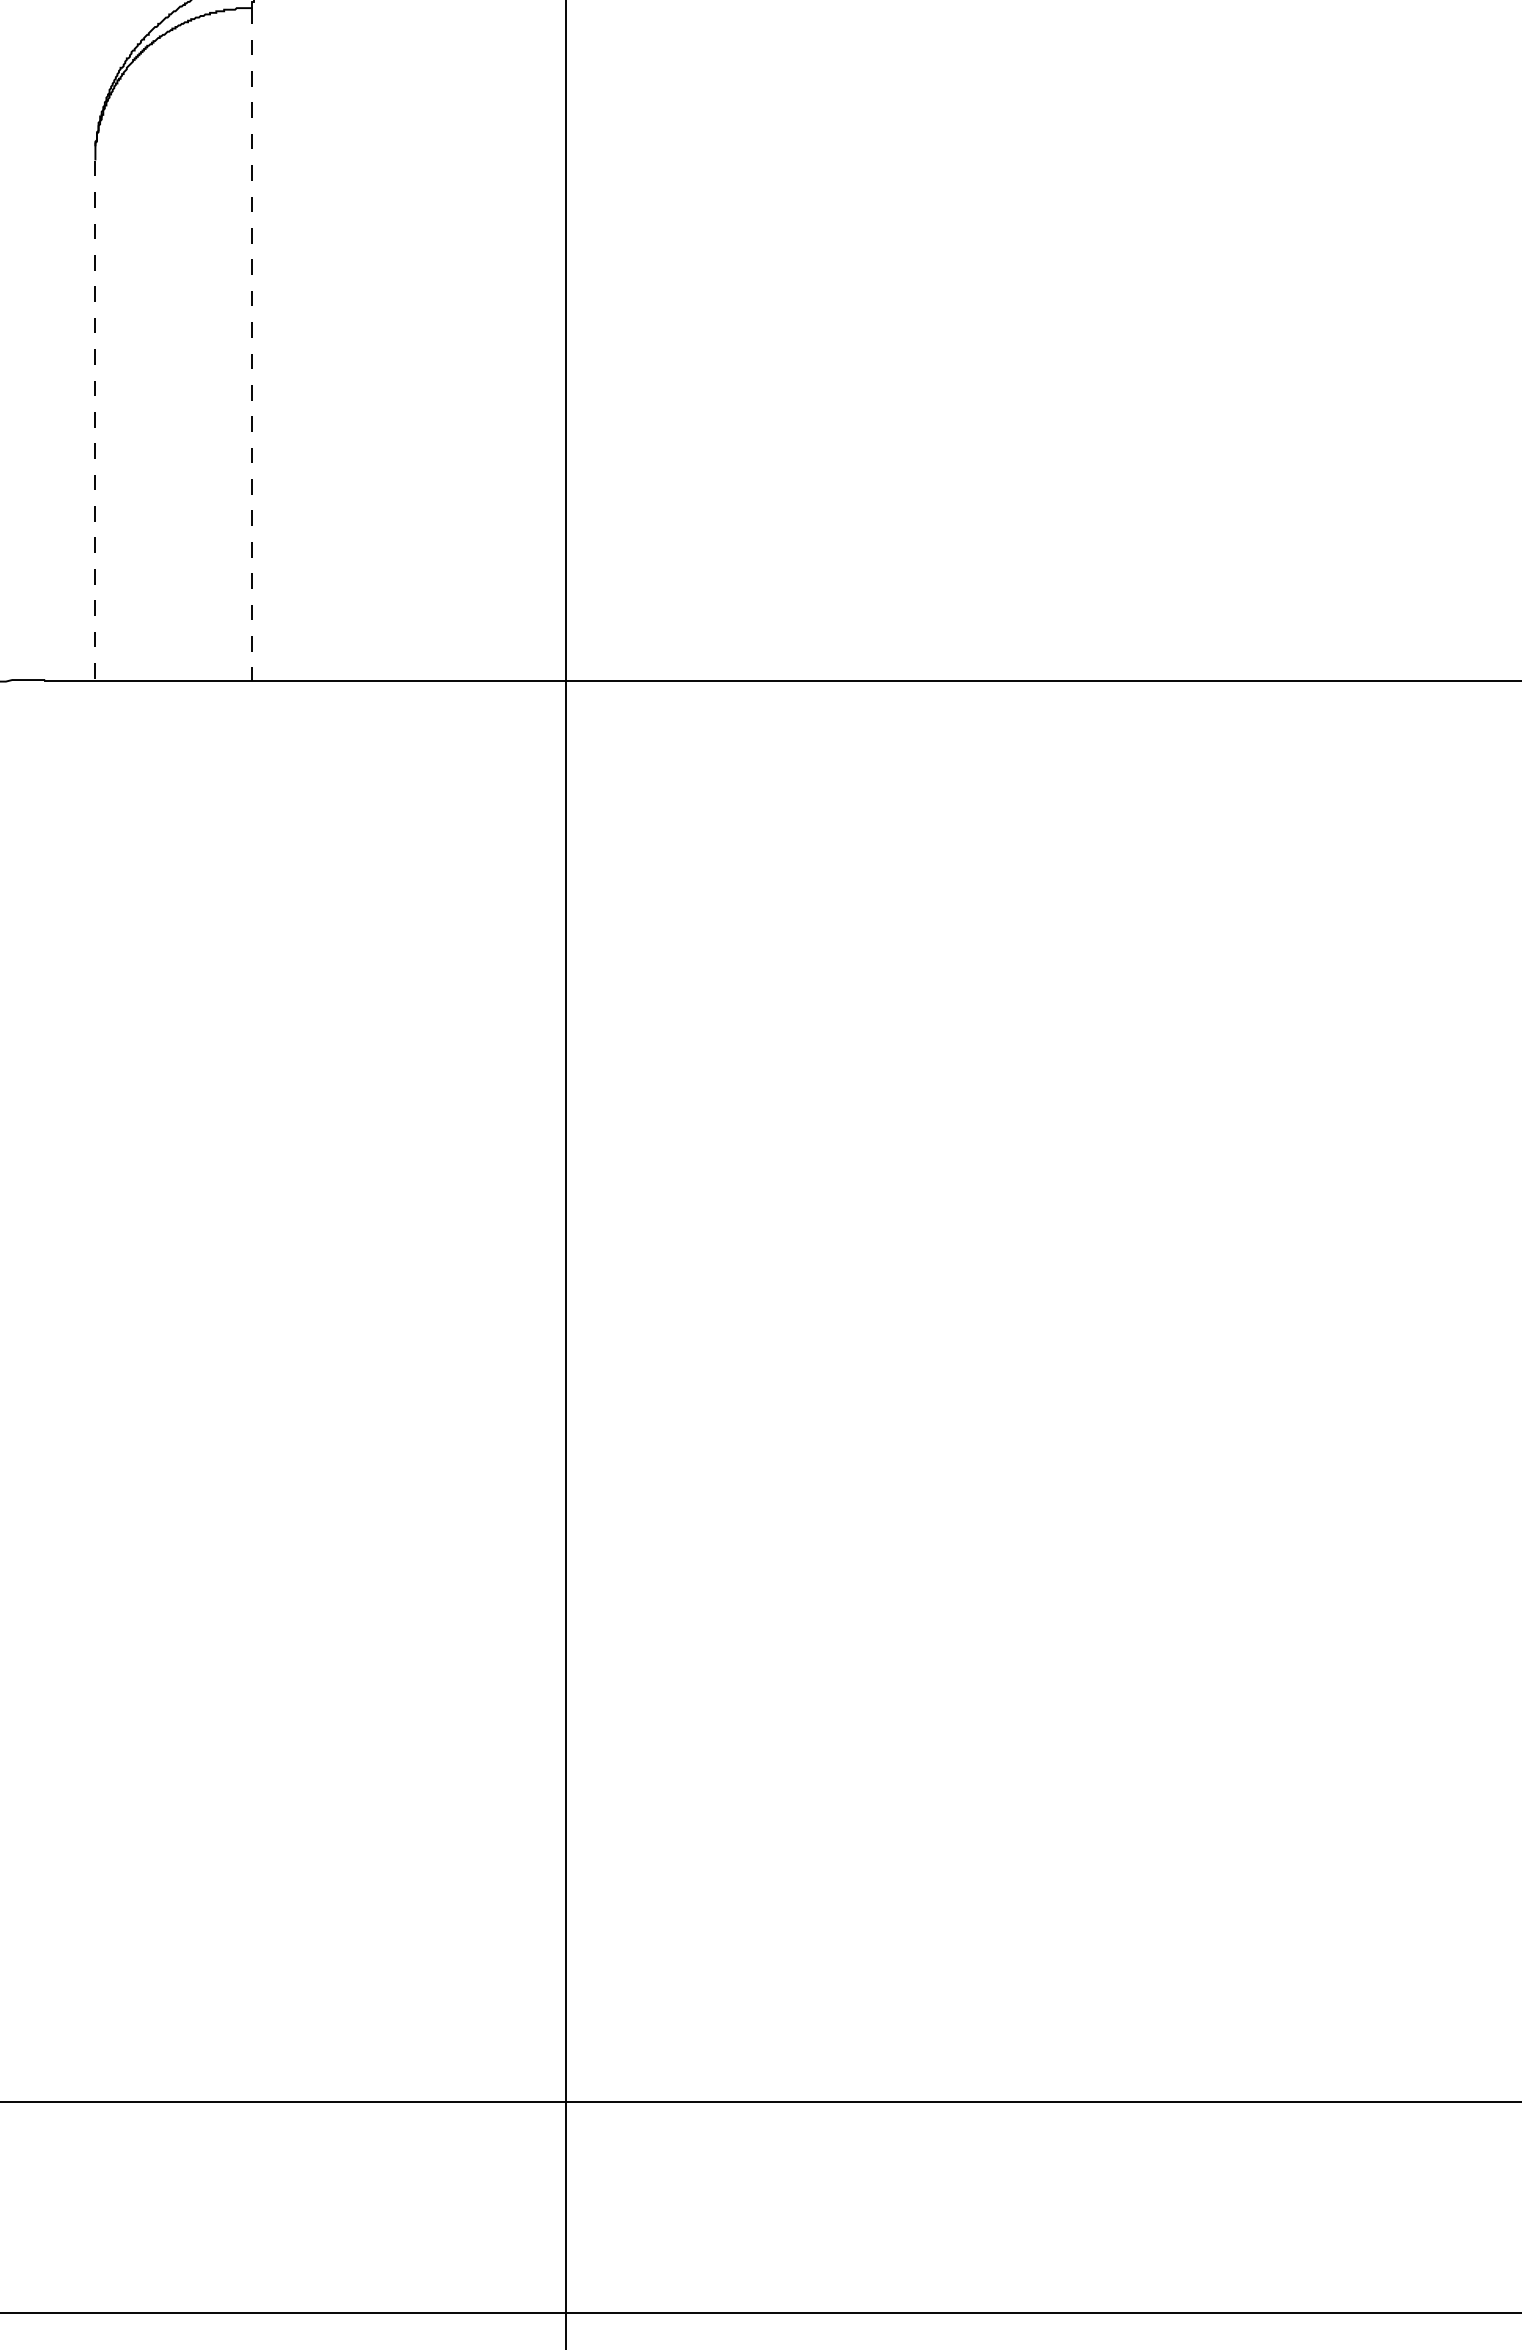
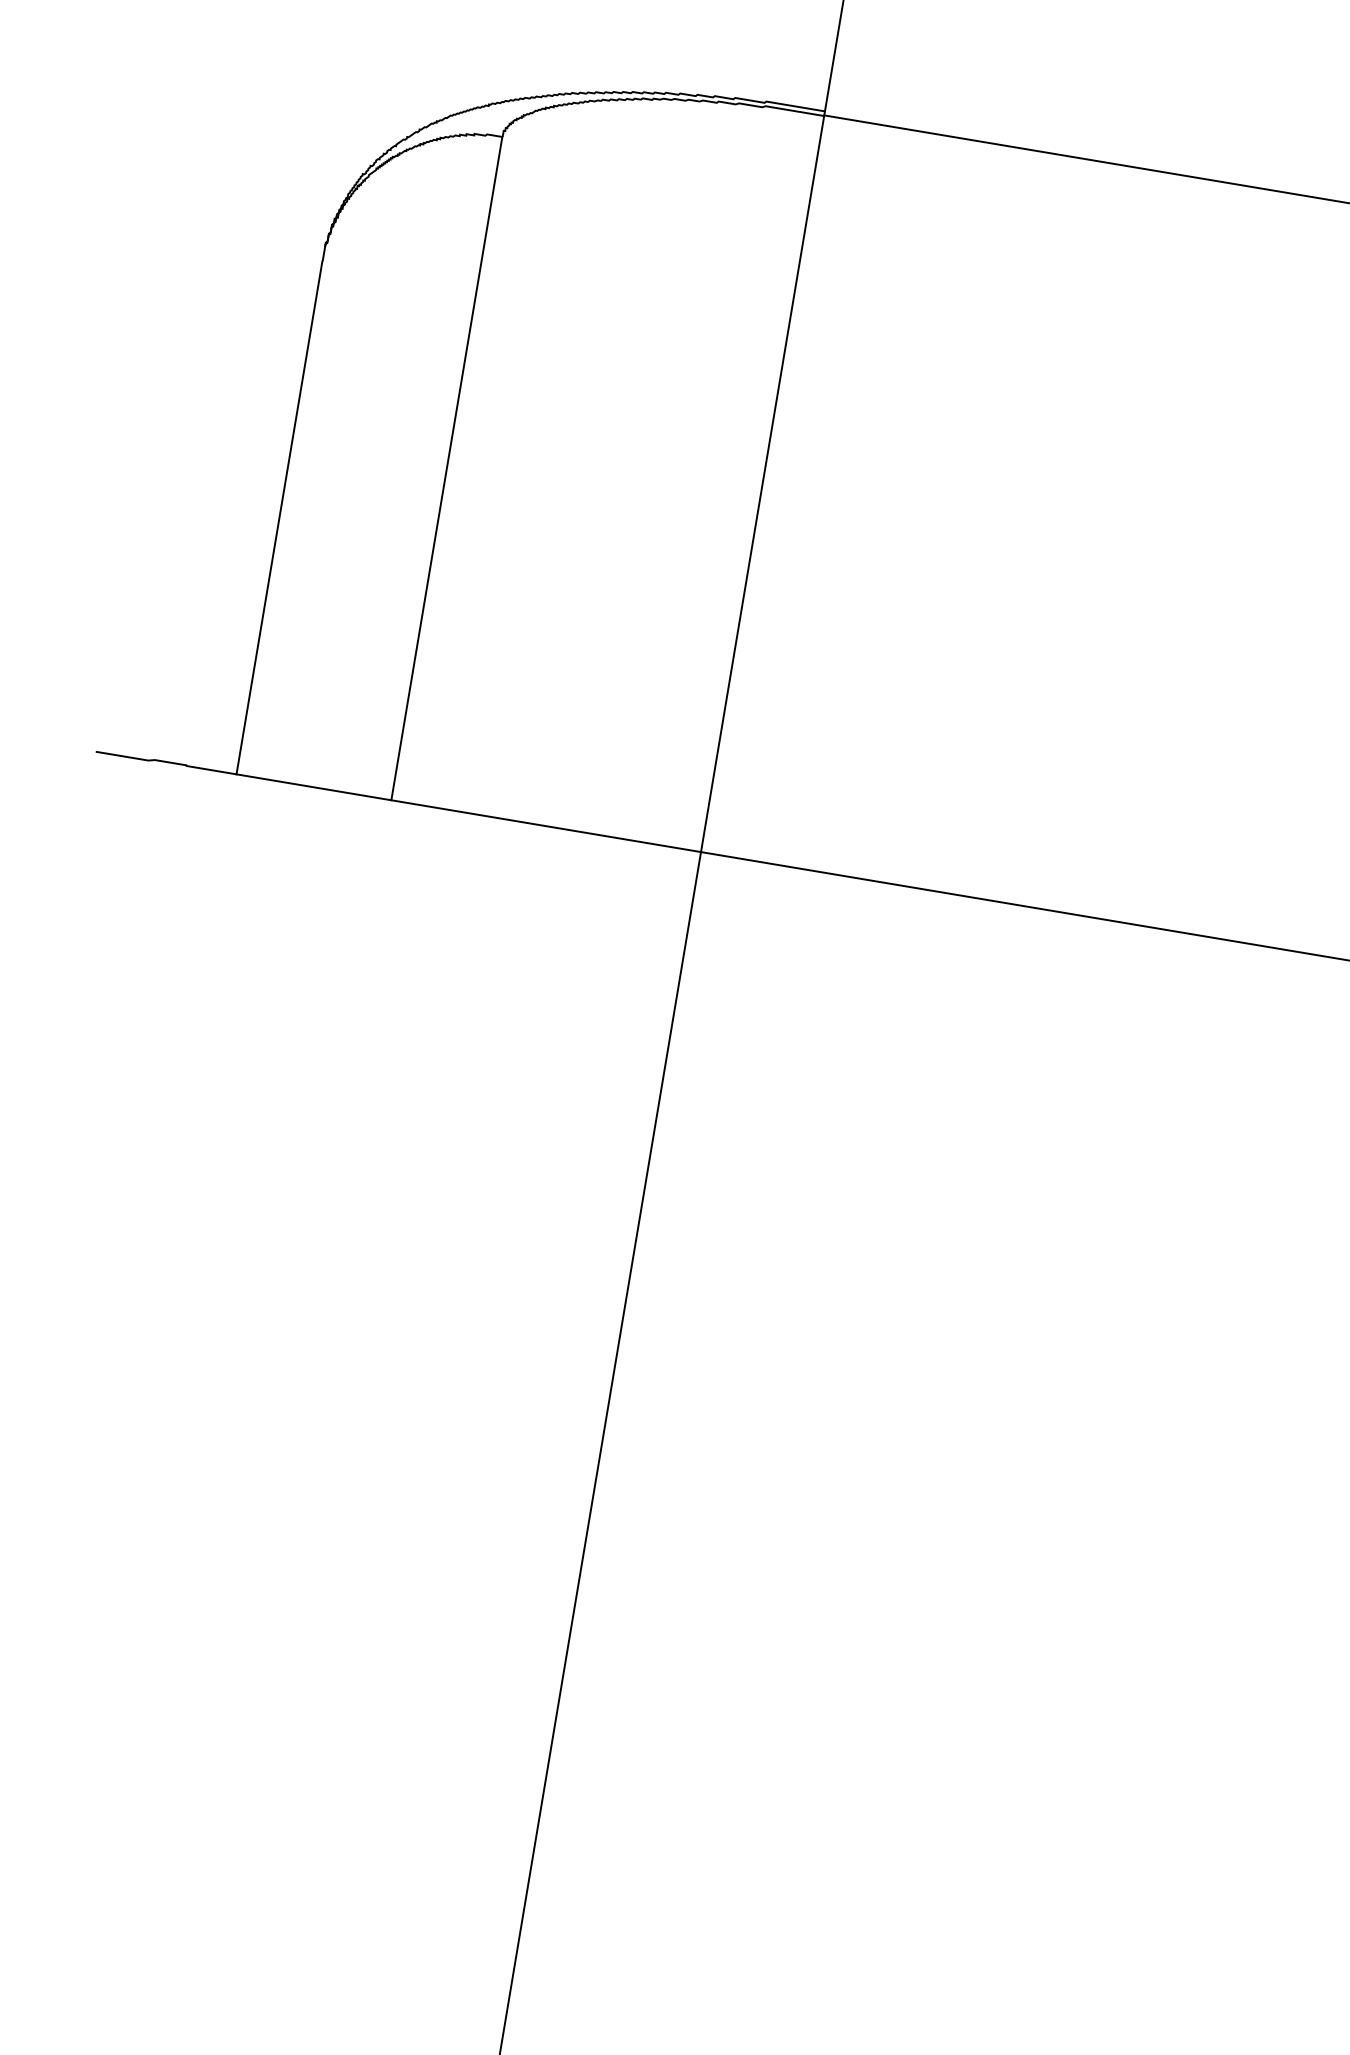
line: (252, 344) -> (447, 468), dashed -> solid
line: (95, 420) -> (279, 517), dashed -> solid

